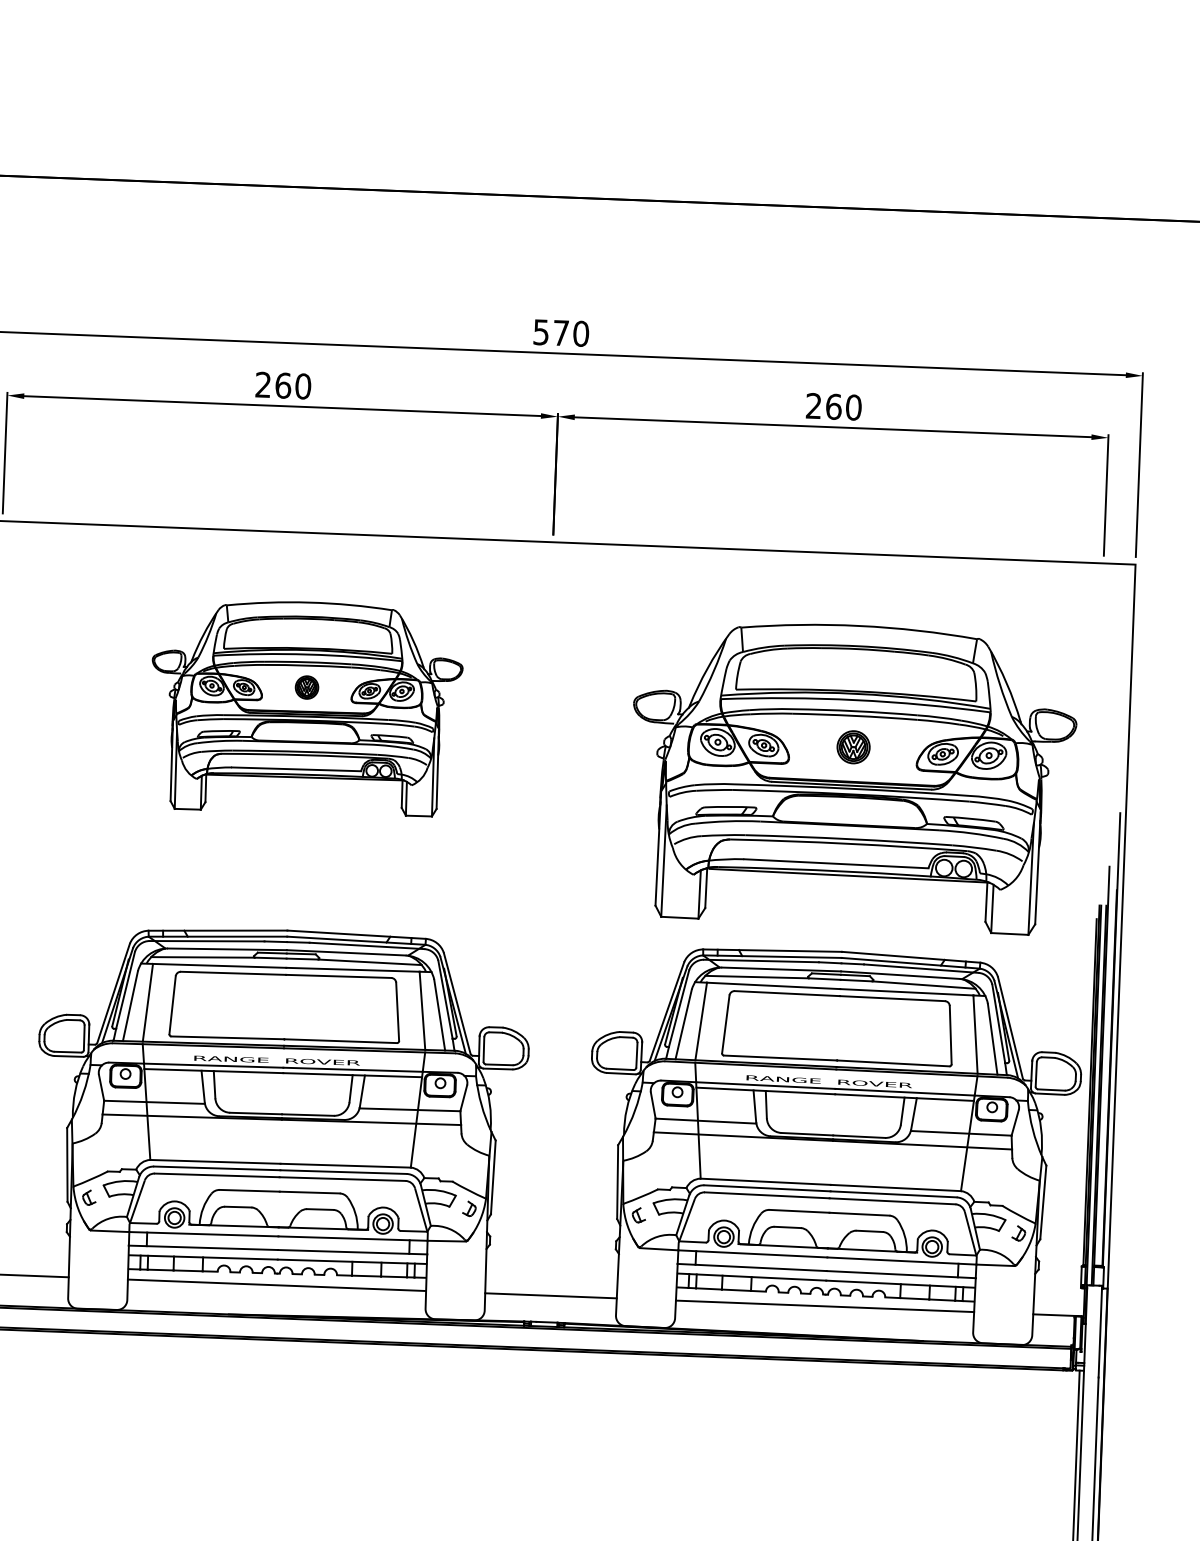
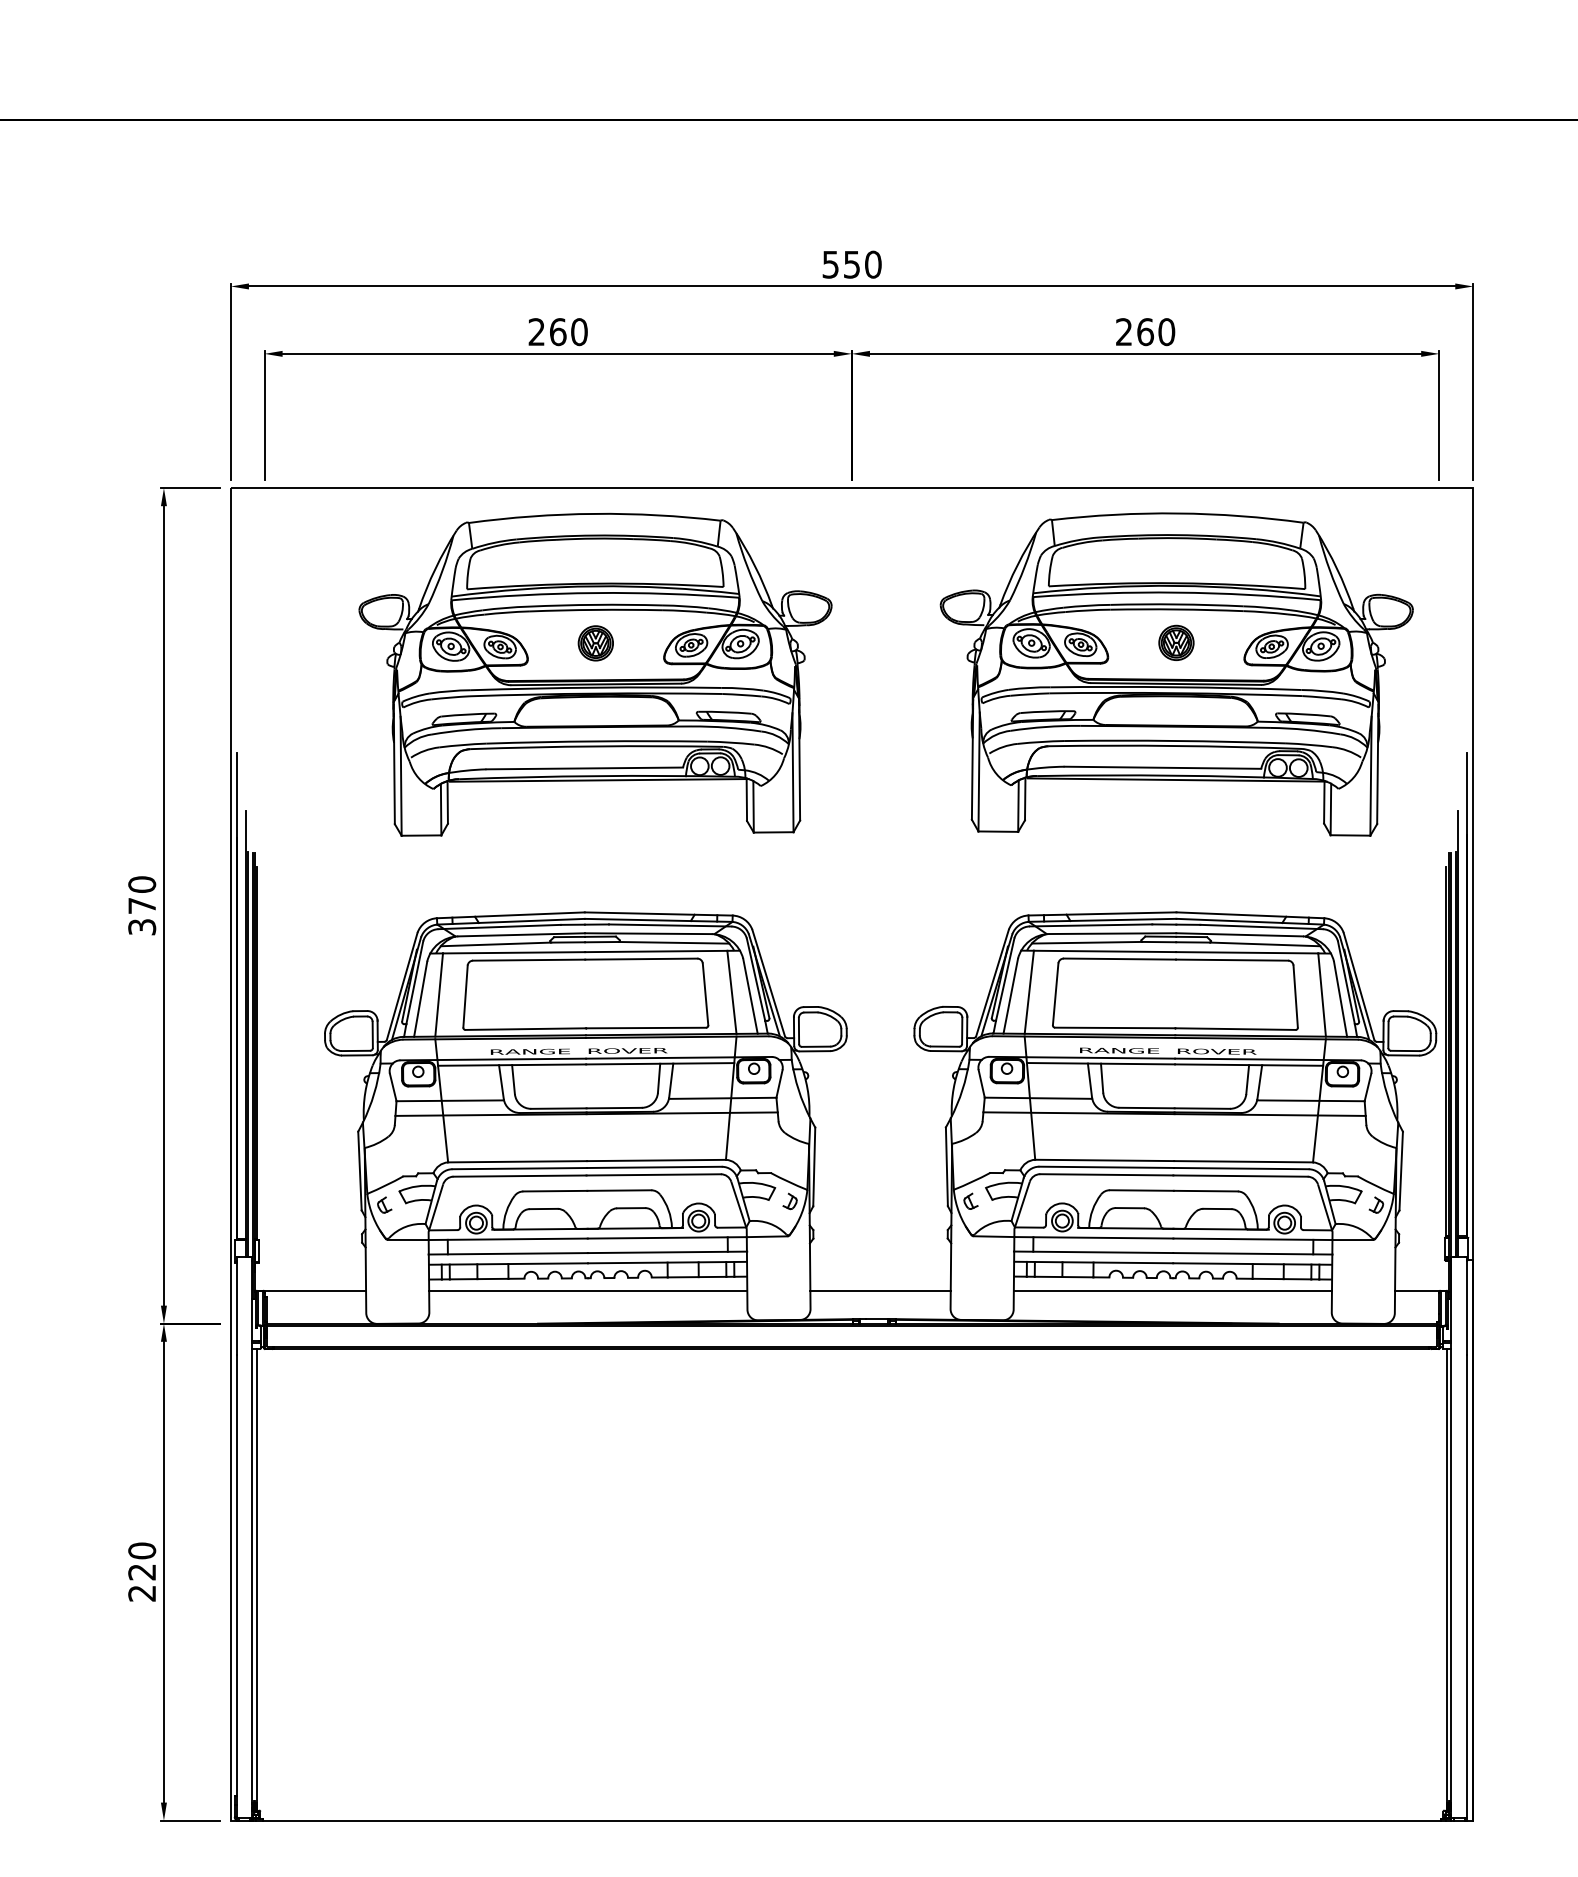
text: (560, 332) -> (851, 264), 570 -> 550
part: (306, 707) -> (595, 674), size x1.43
part: (852, 776) -> (1176, 674), moved

